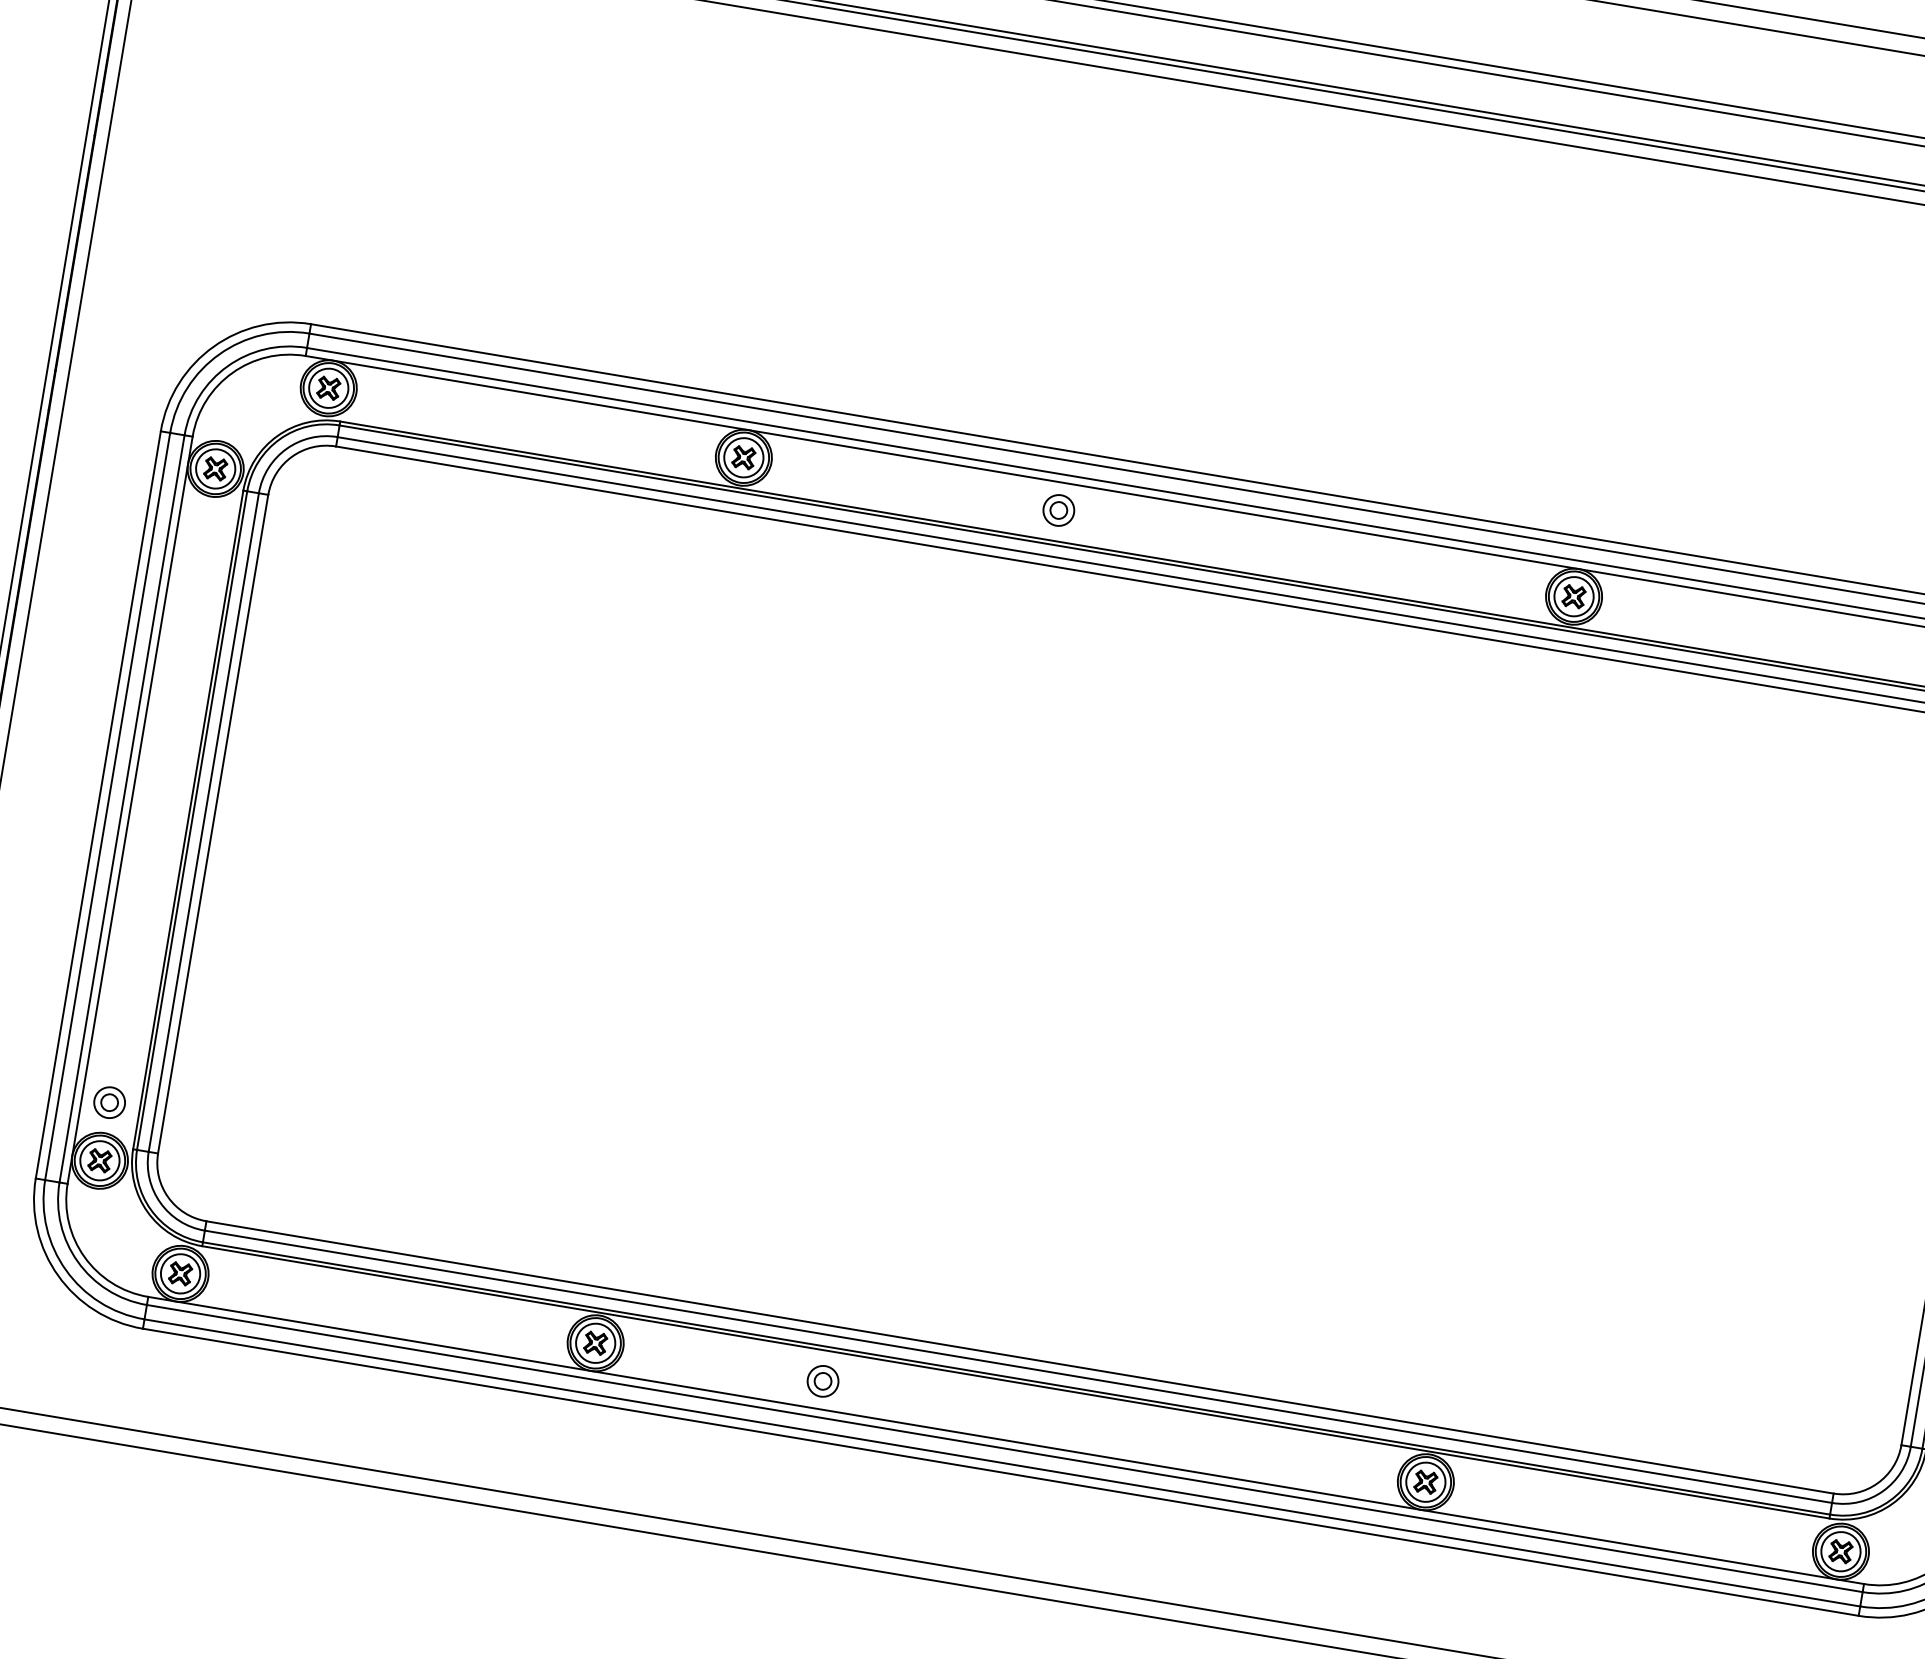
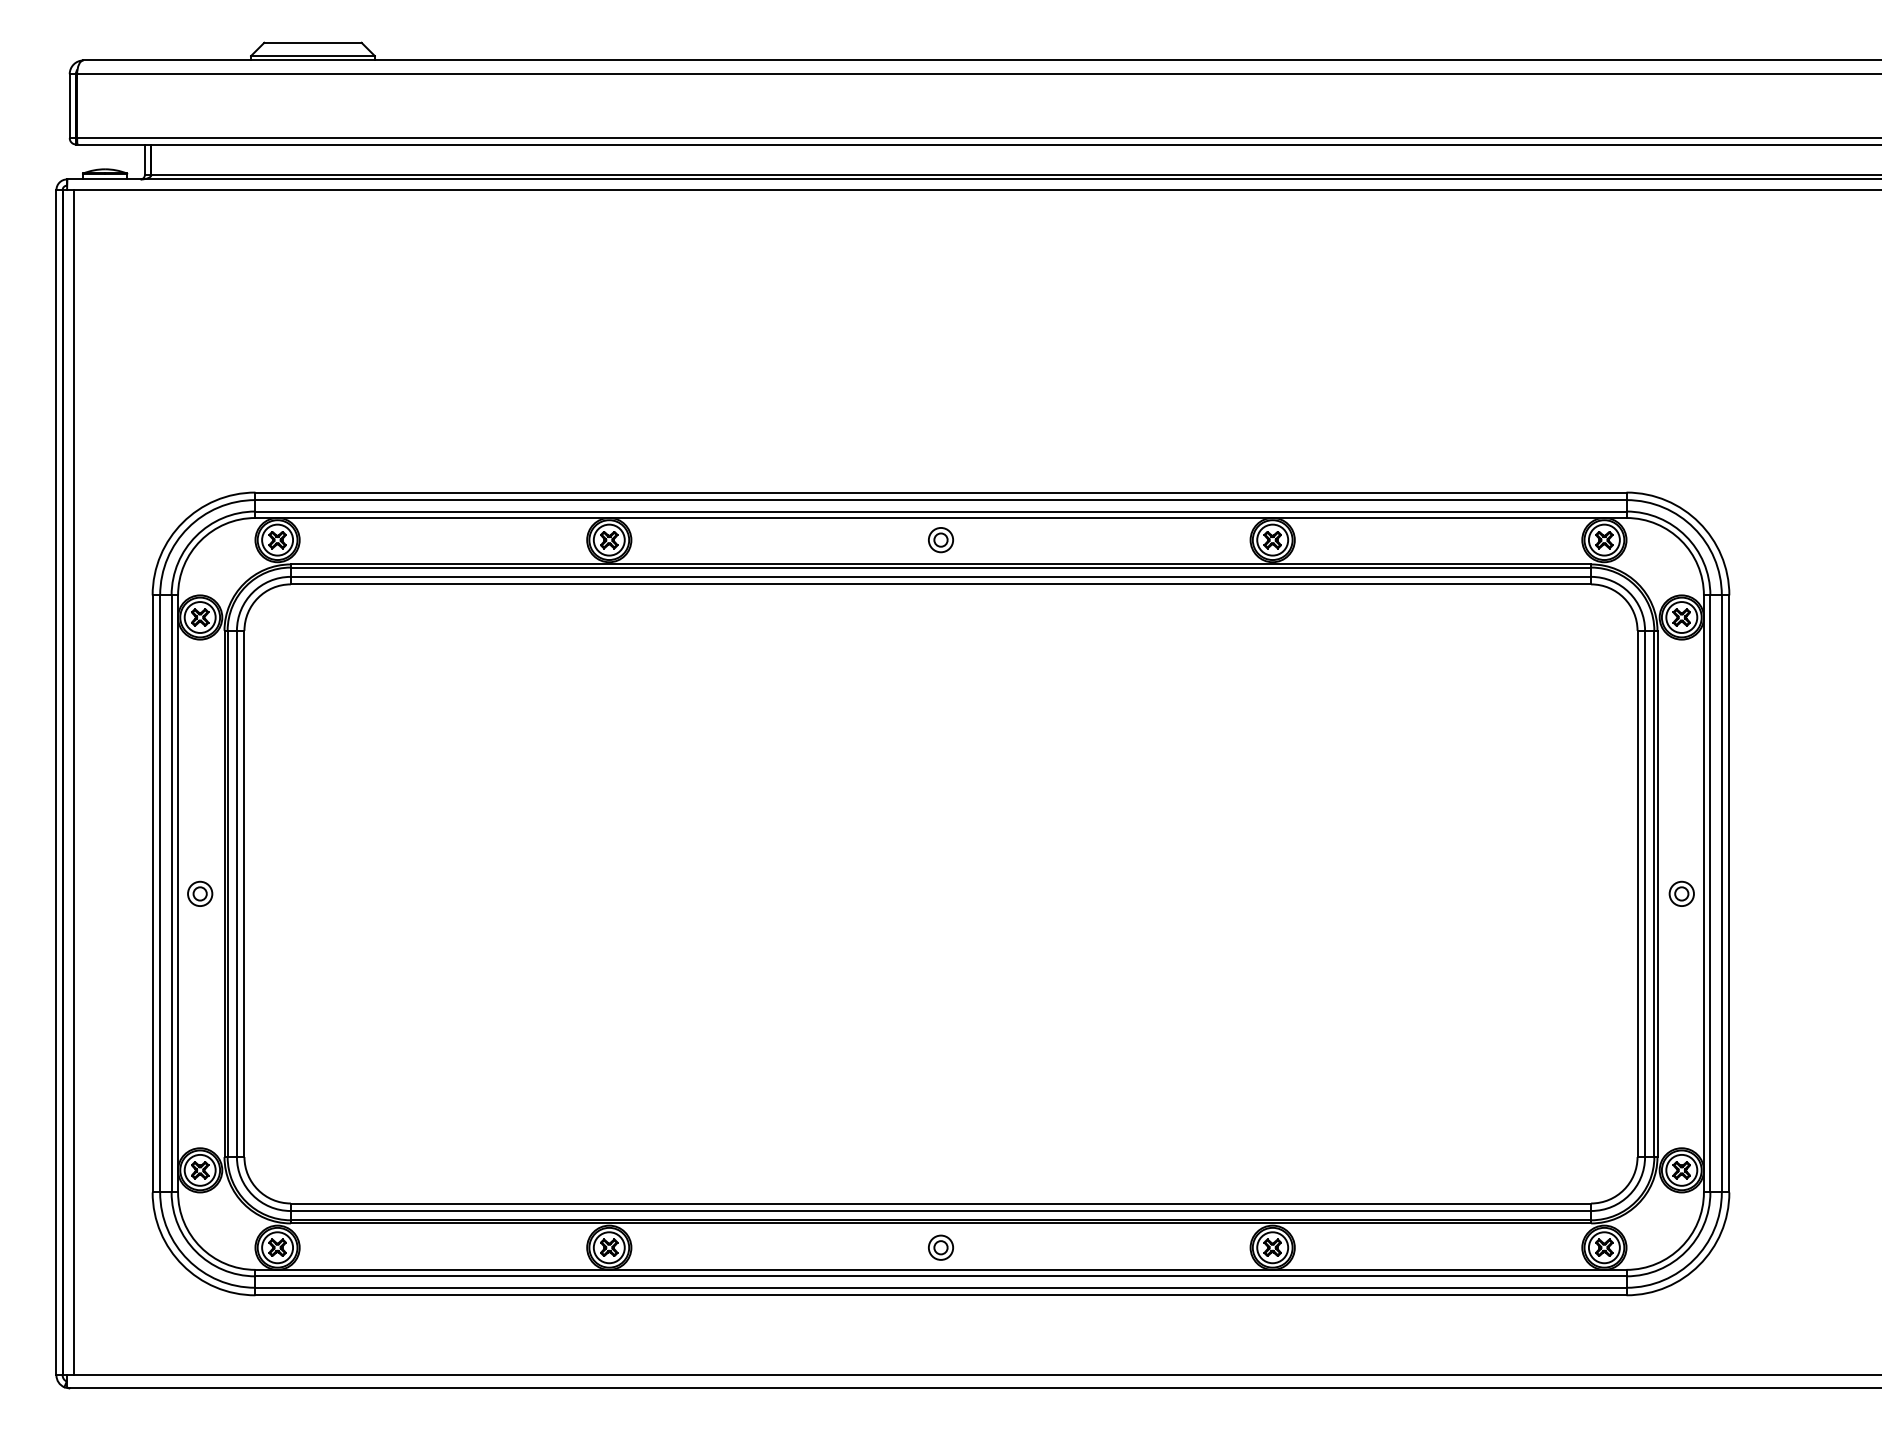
part: (1058, 510) -> (940, 540), moved
part: (110, 1102) -> (200, 893), moved
part: (822, 1380) -> (940, 1247), moved

